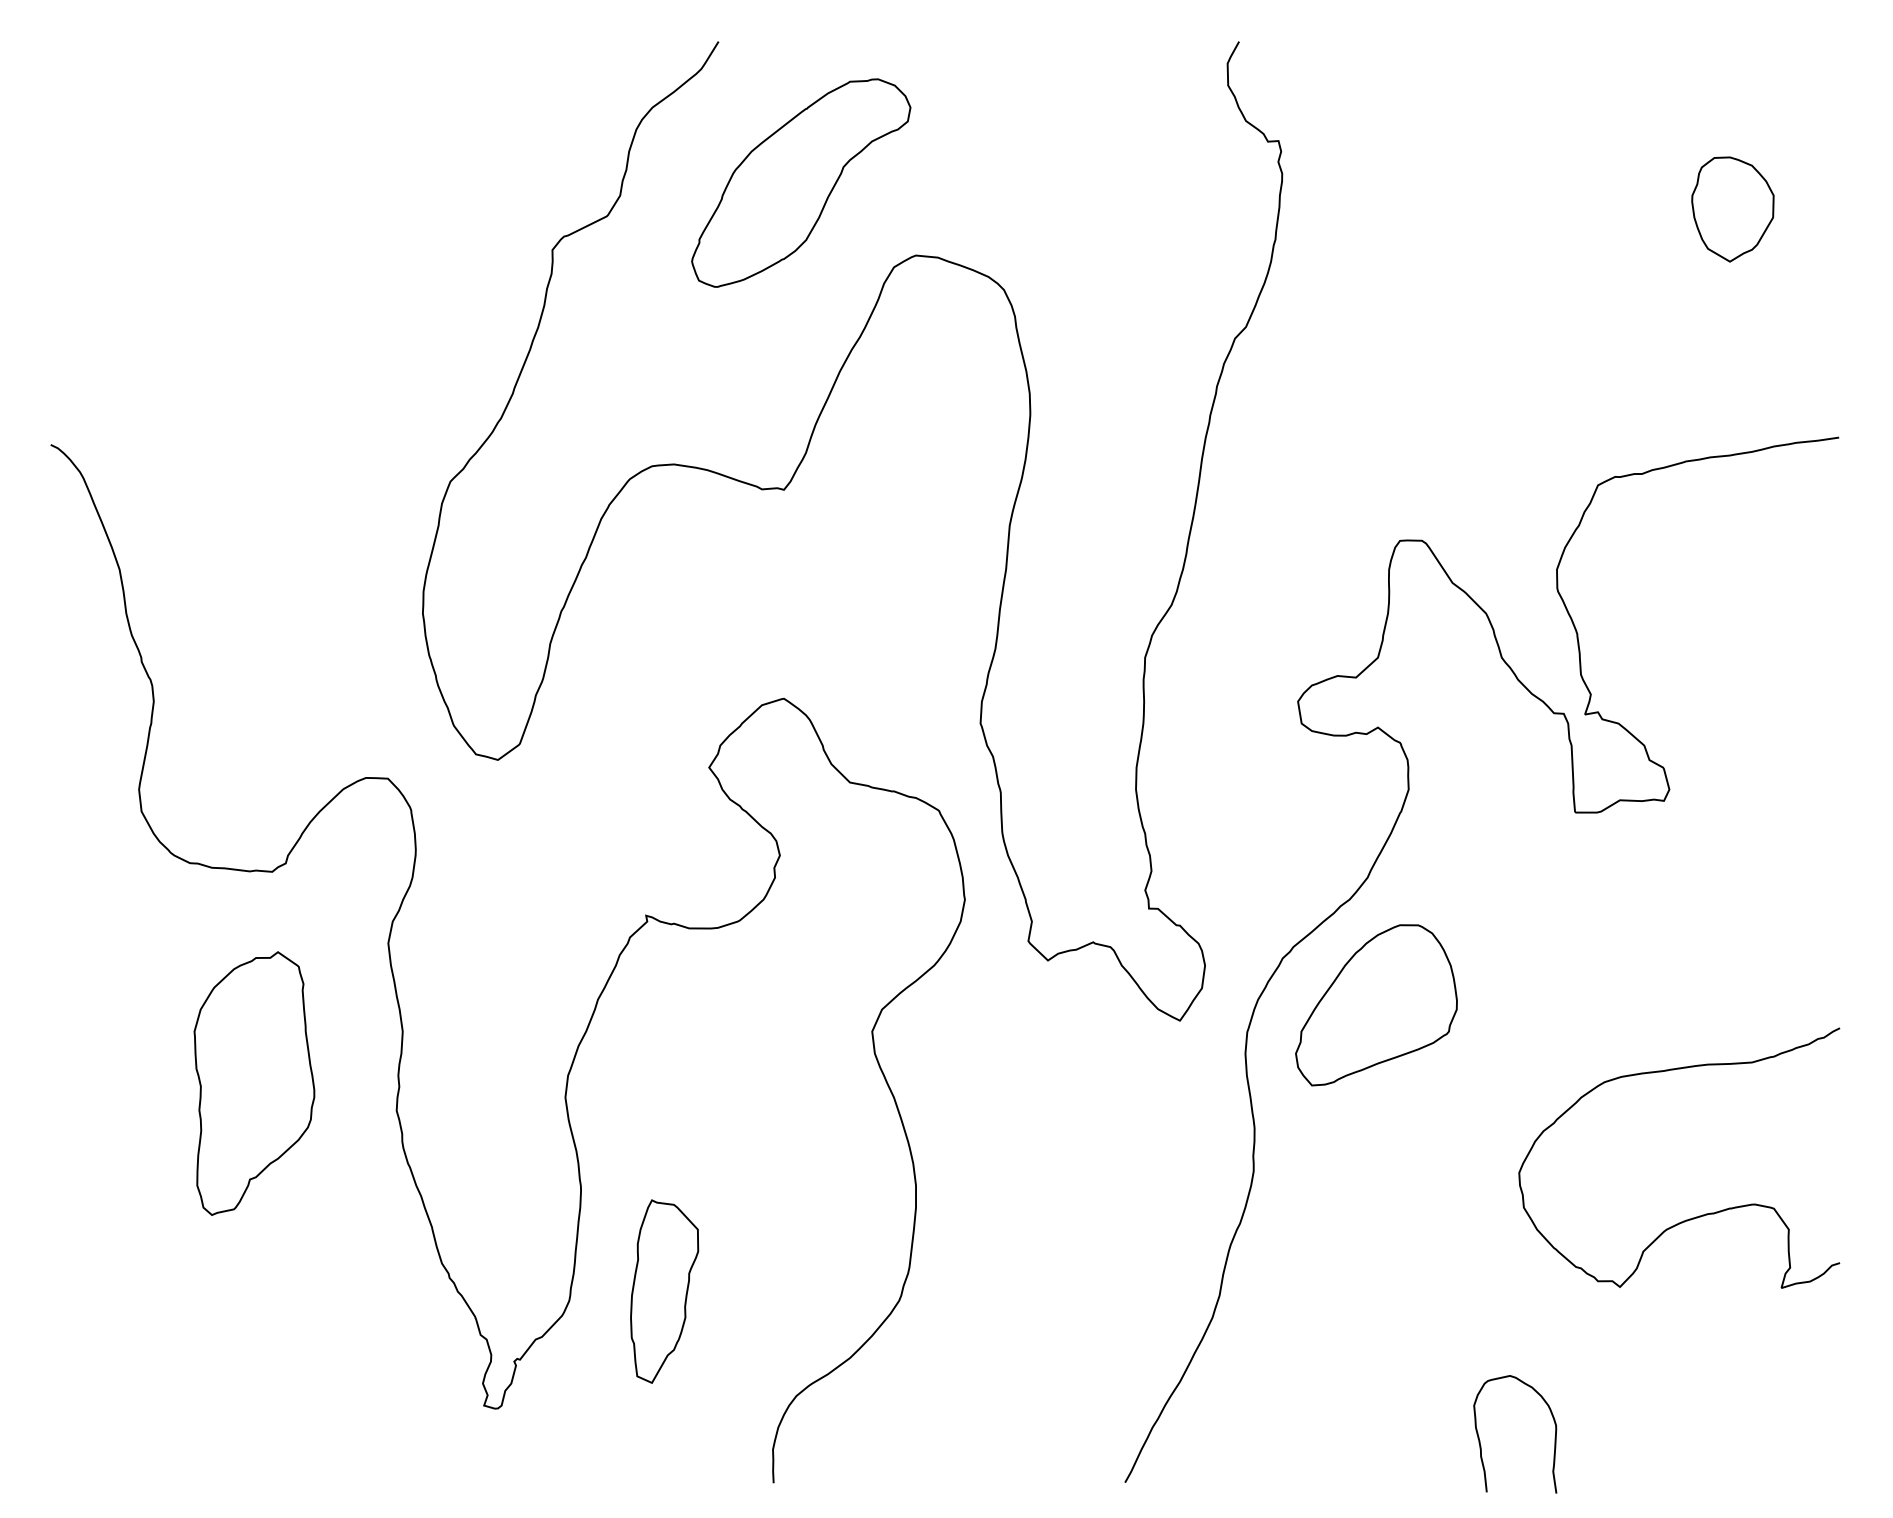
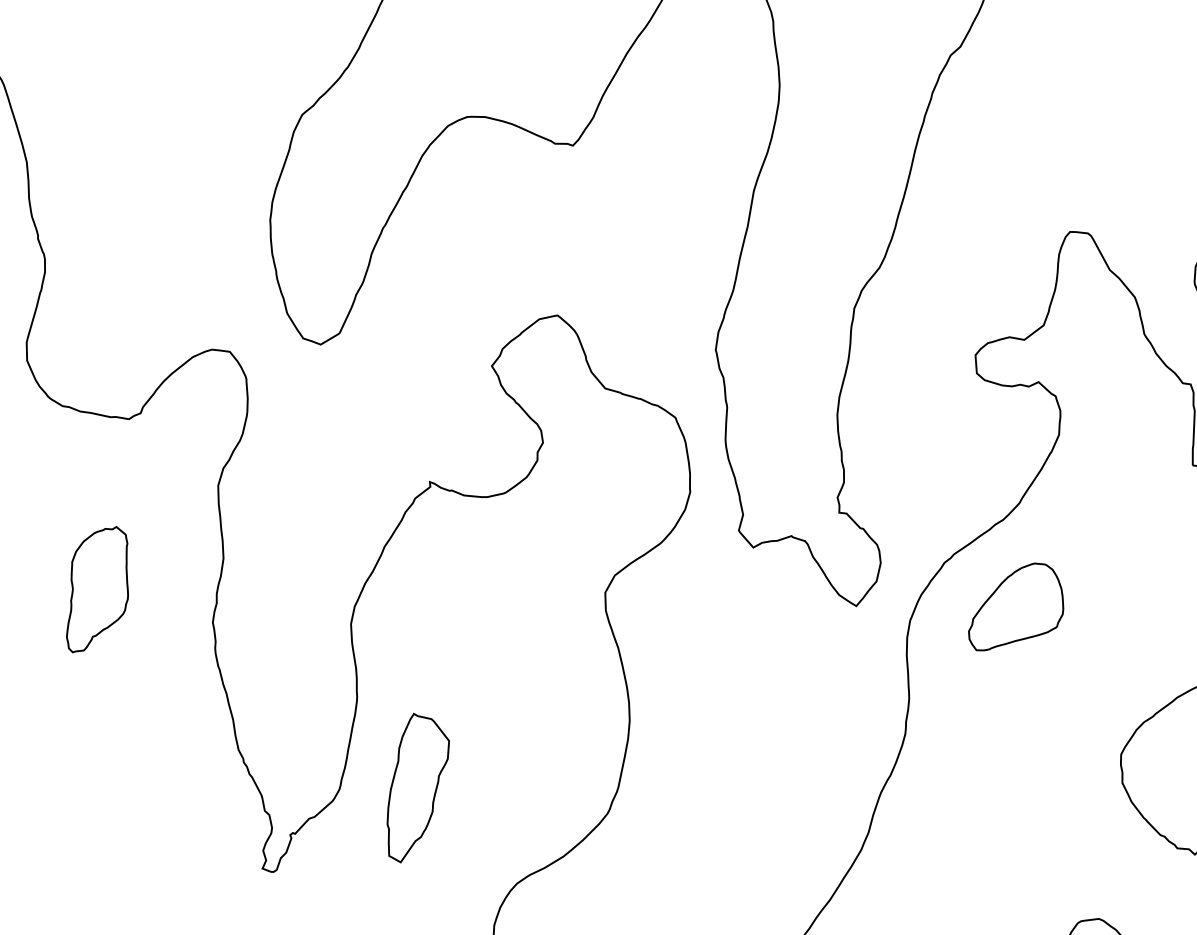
part: (1376, 1005) -> (1017, 608), size x0.7
part: (254, 1083) -> (99, 590), size x0.6

